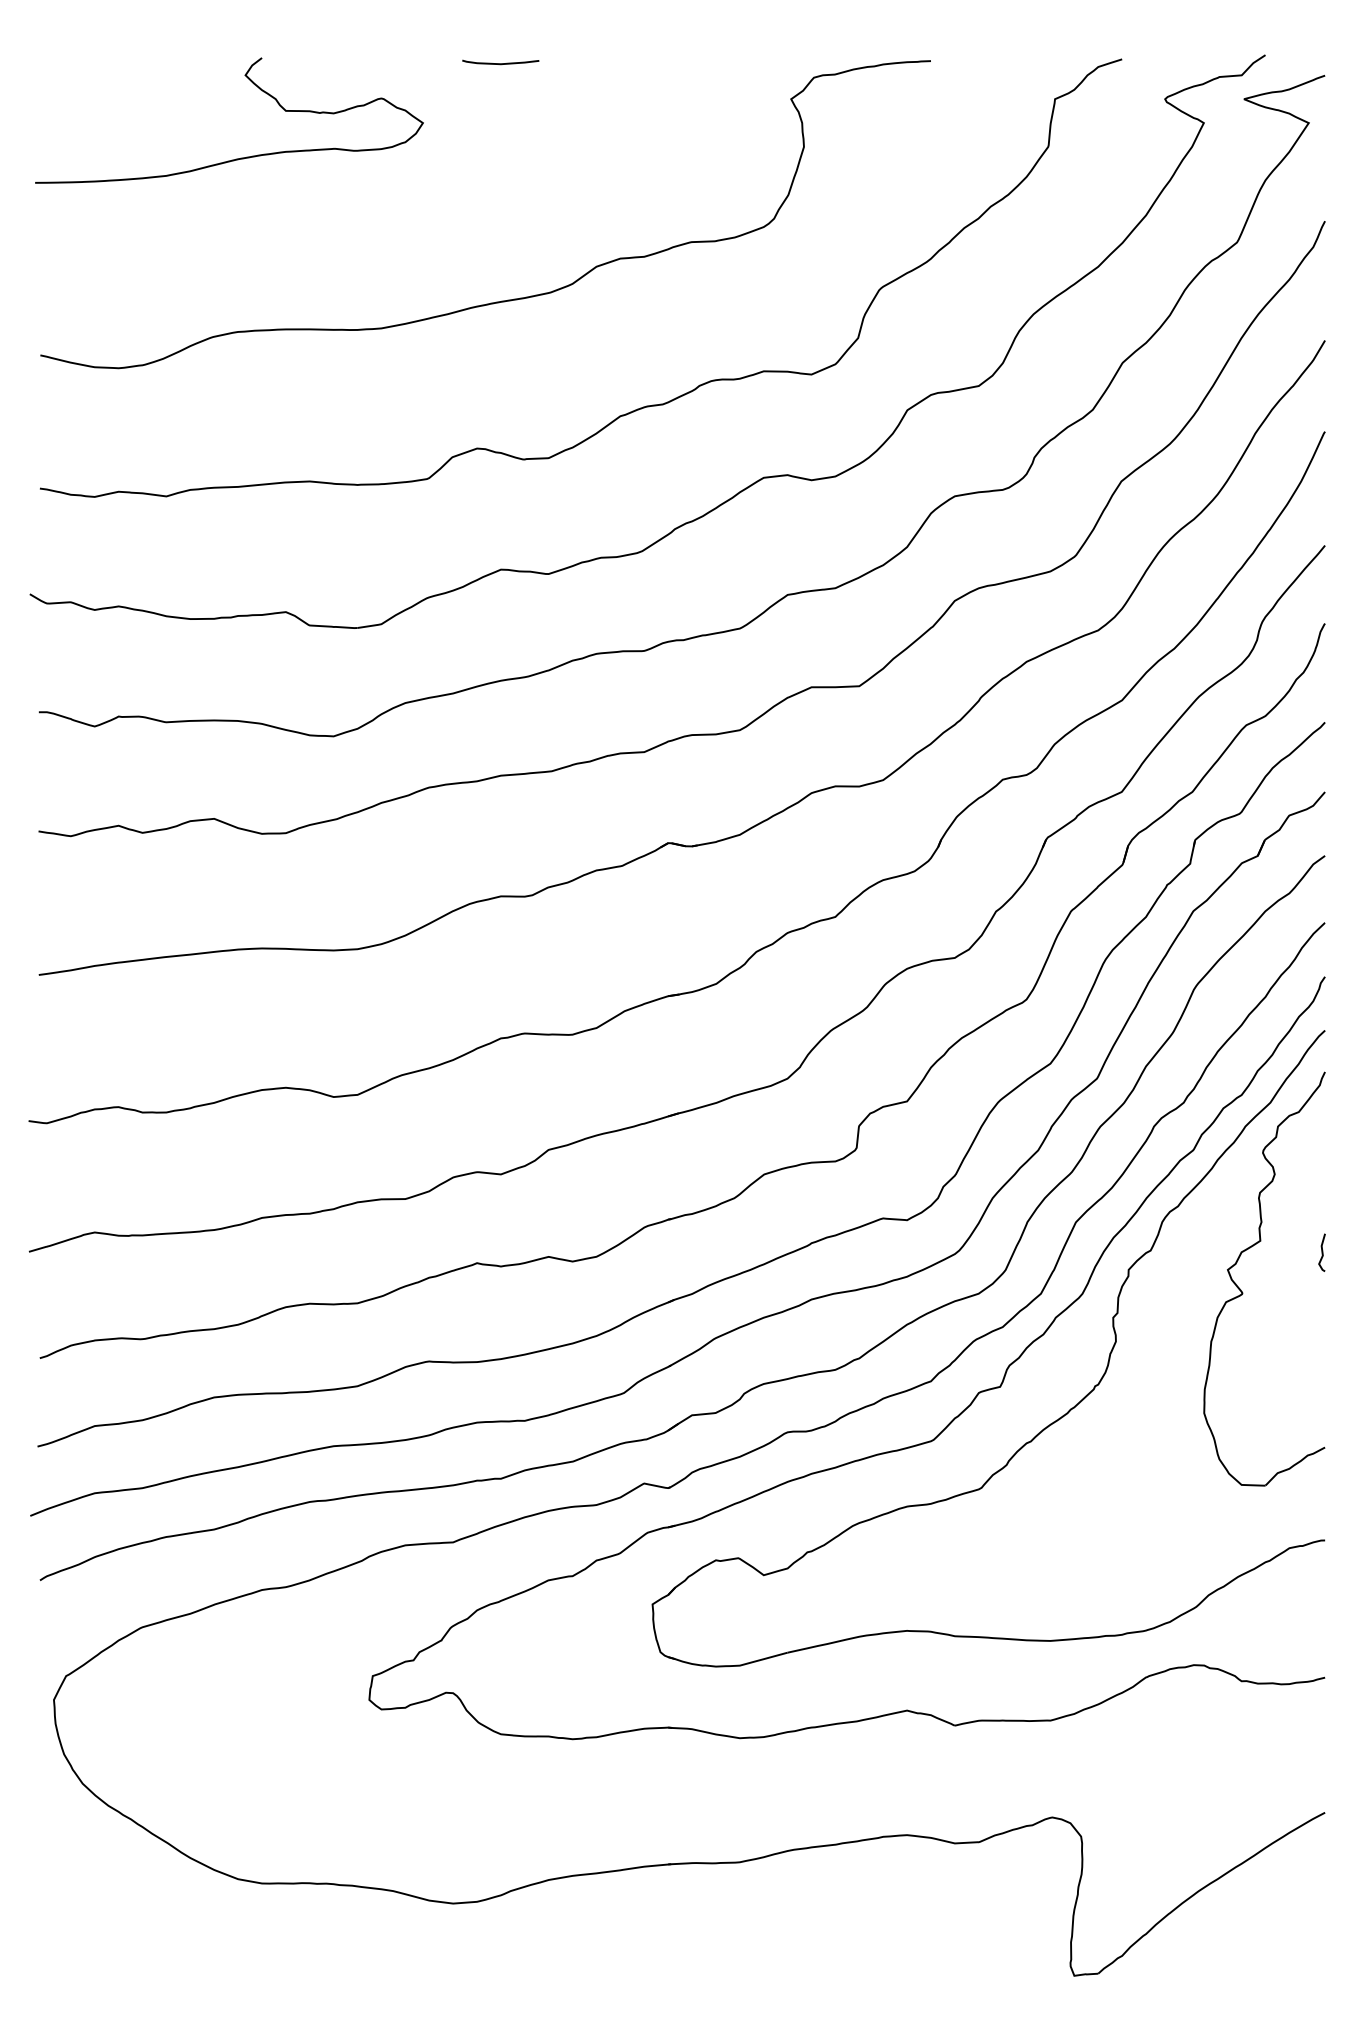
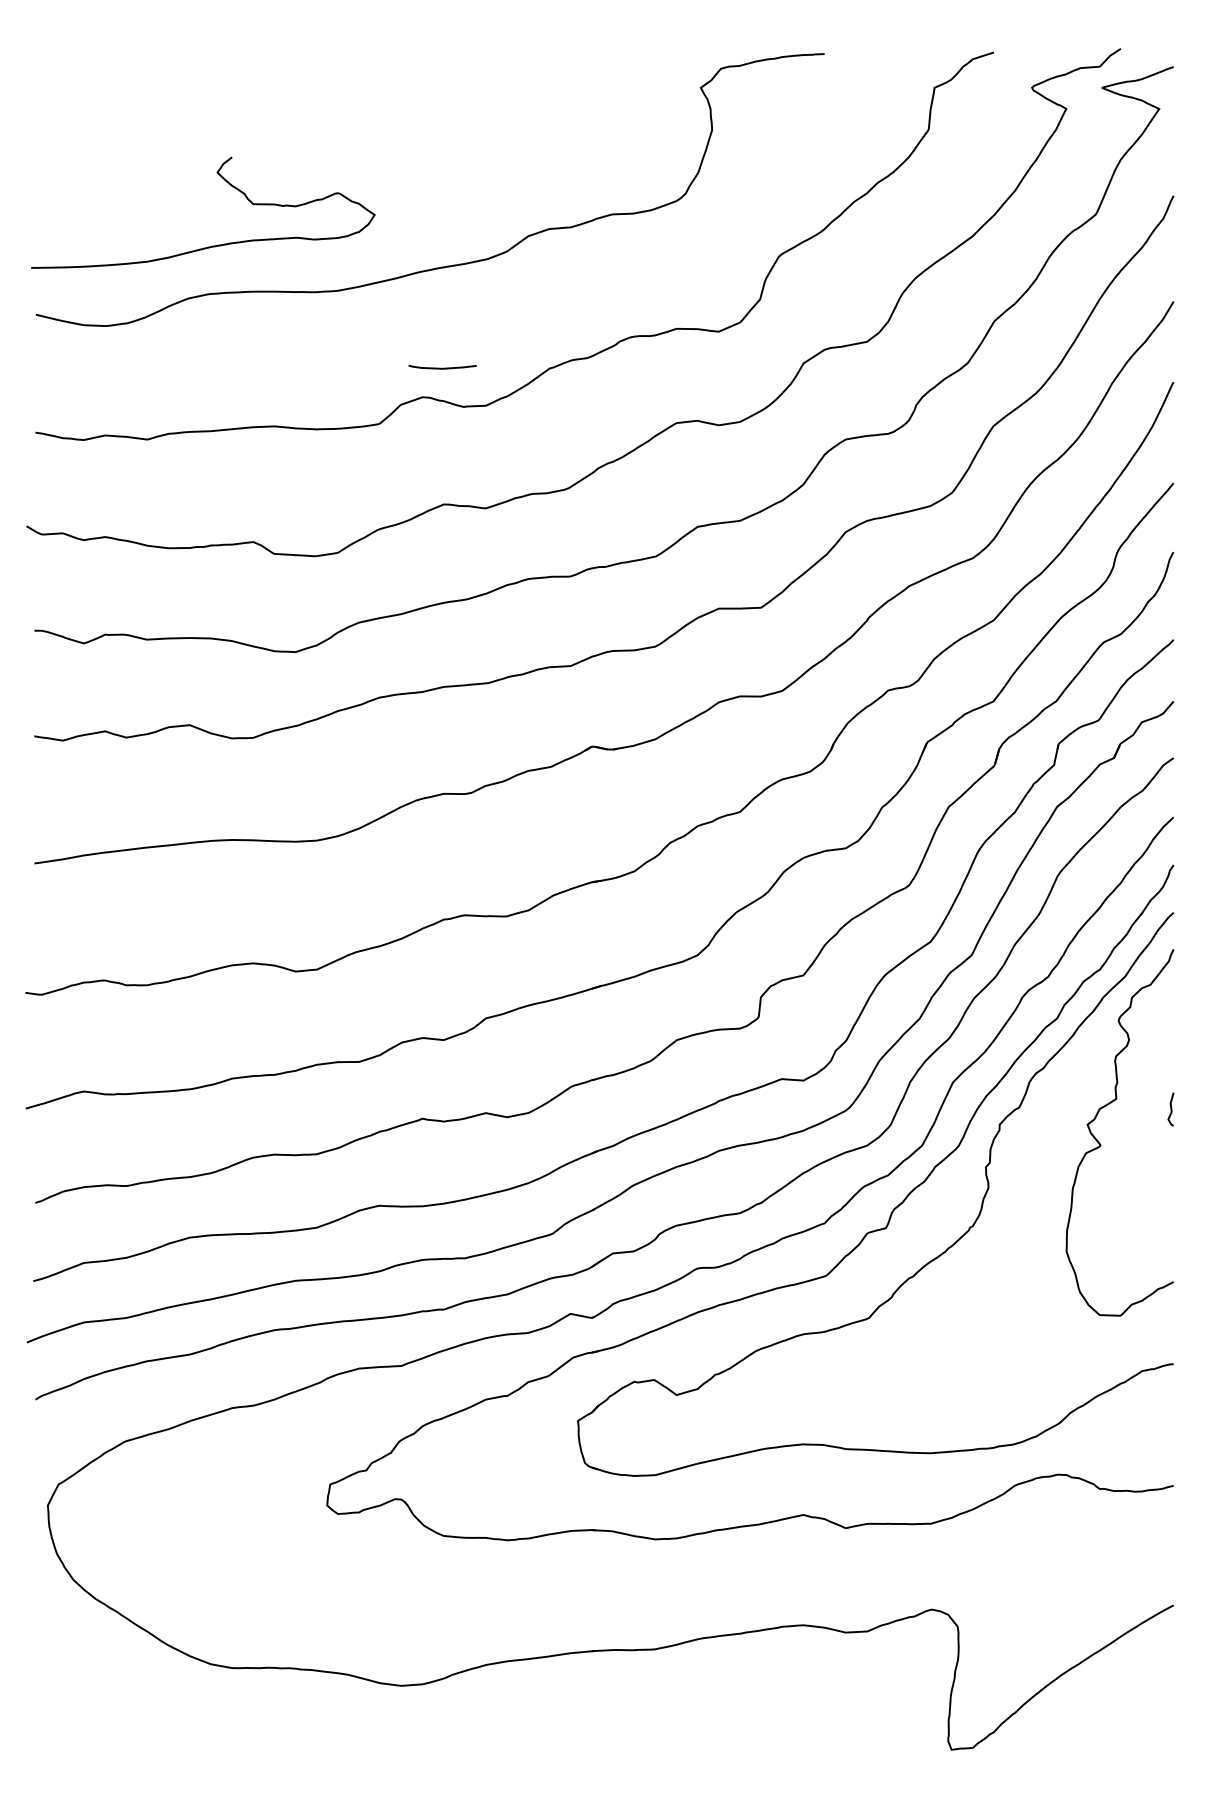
curve: (500, 62) -> (442, 367), moved
curve: (239, 157) -> (212, 245), moved

